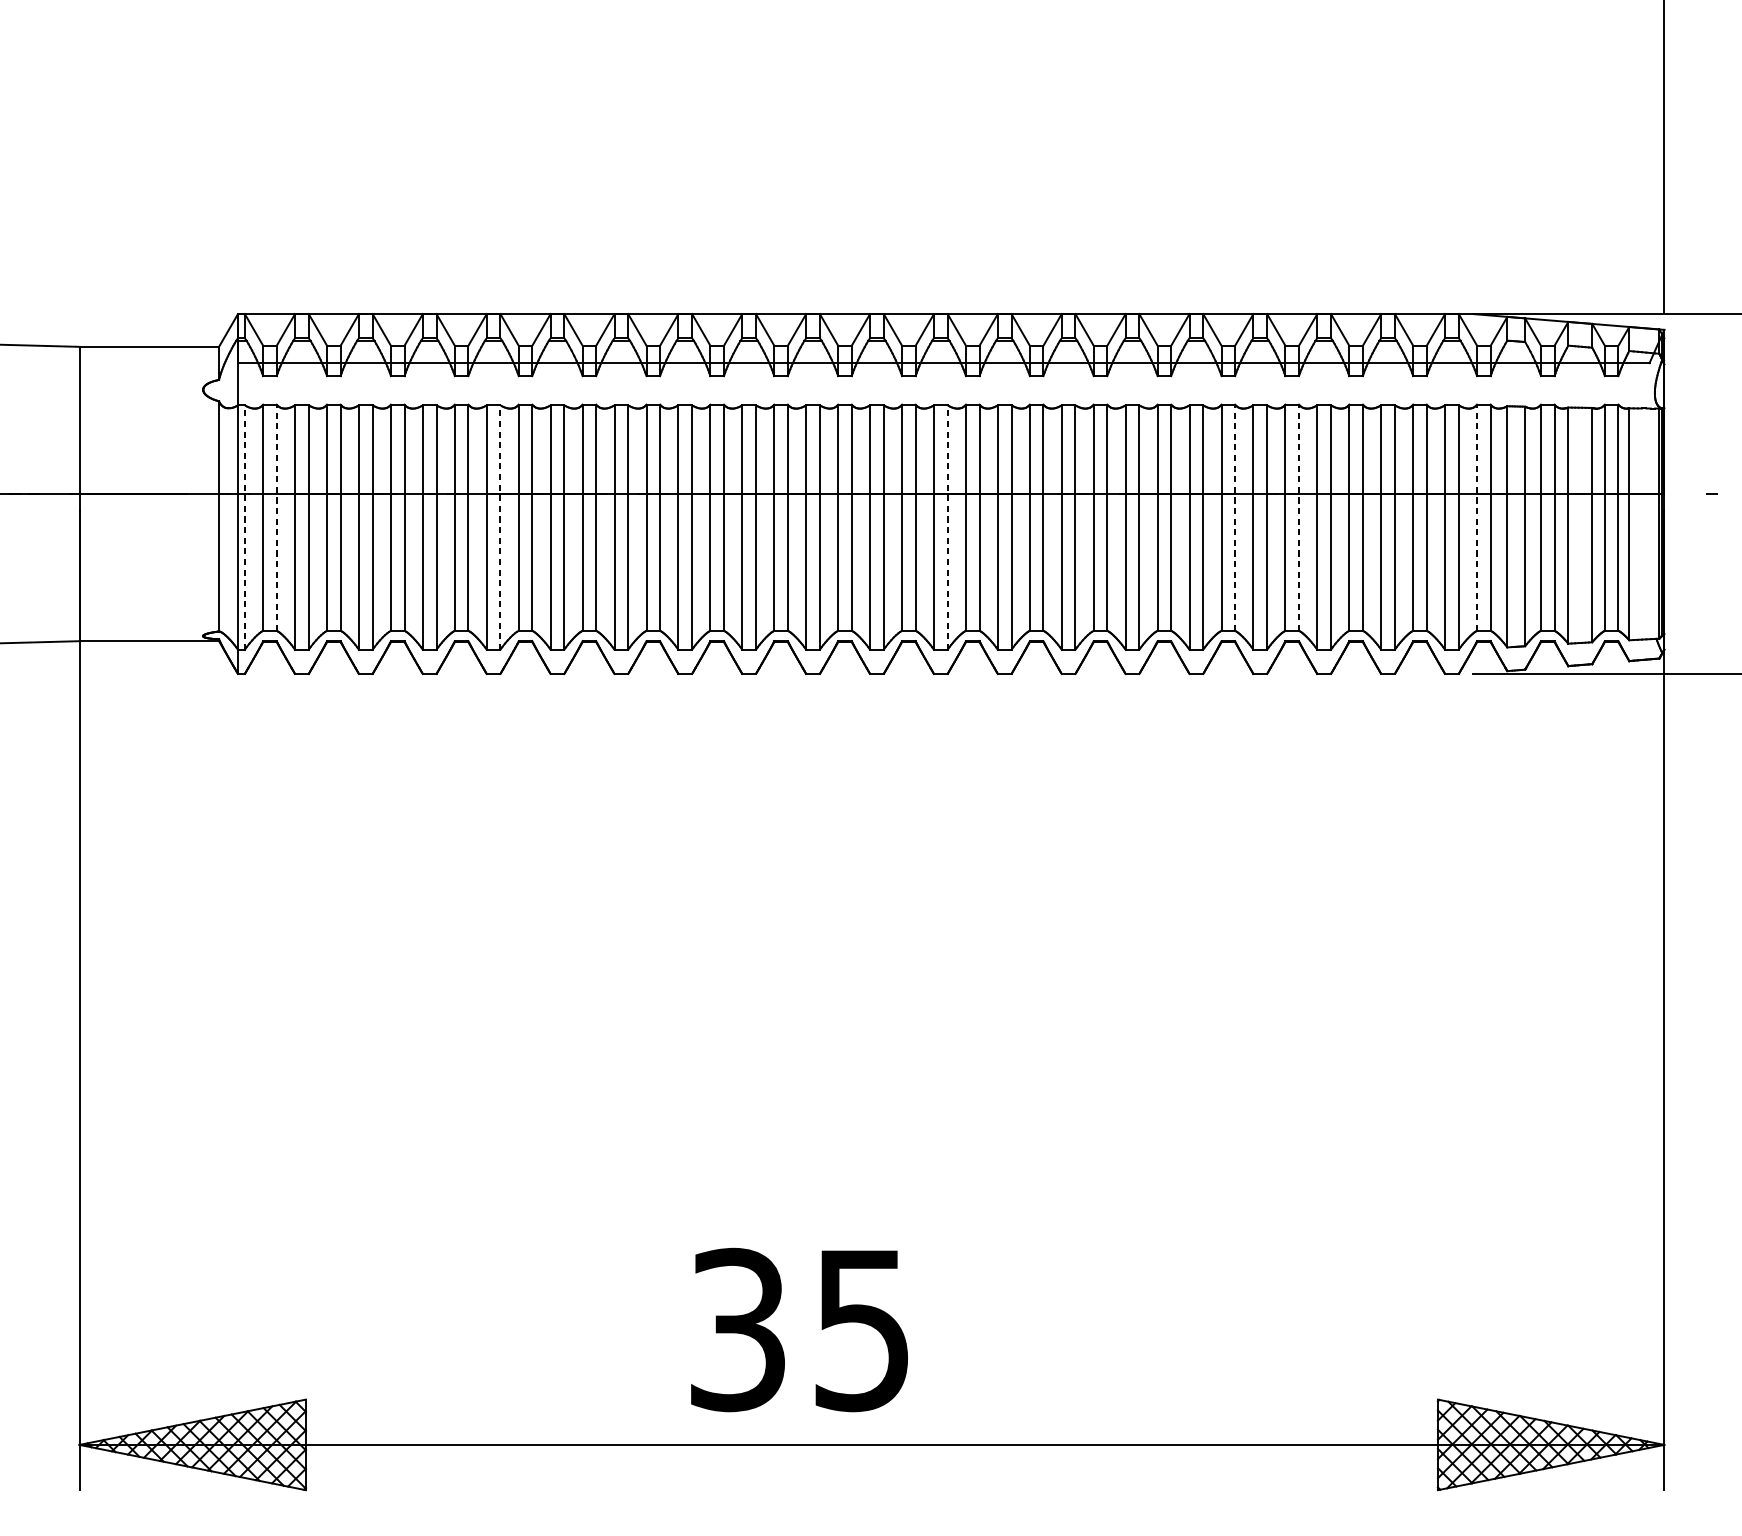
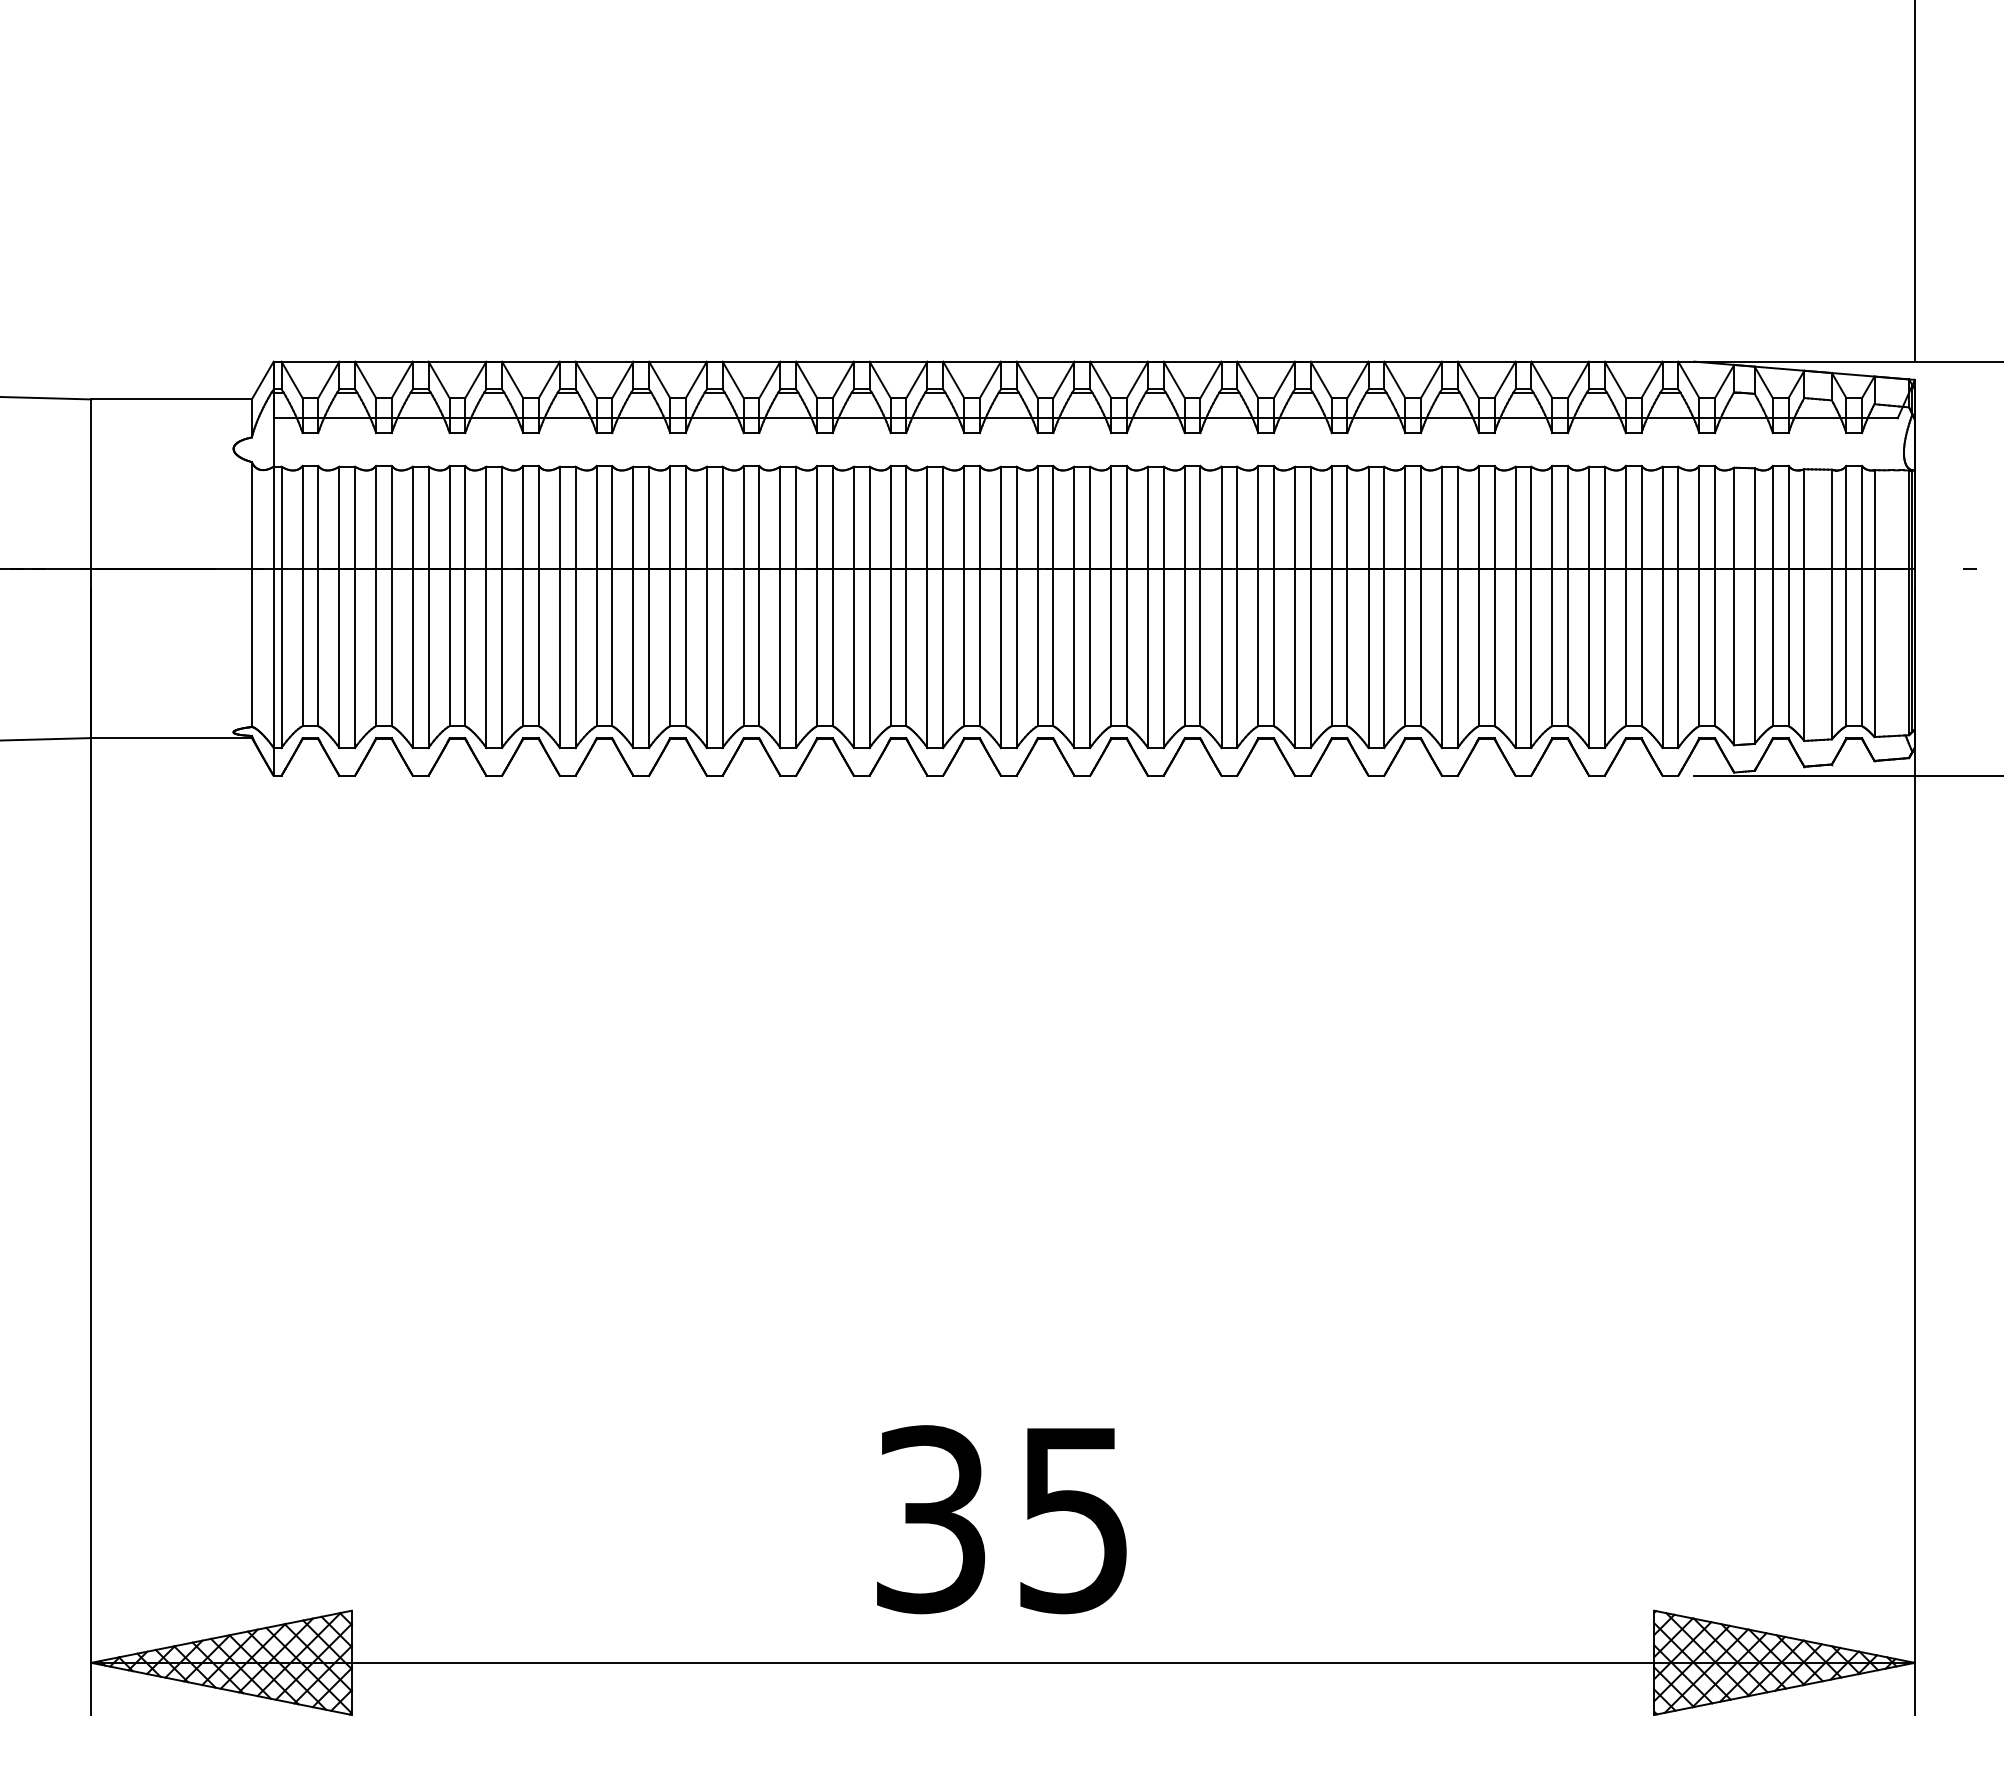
line: (276, 517) -> (318, 595), dashed -> solid
line: (1234, 517) -> (1420, 595), dashed -> solid
line: (1299, 517) -> (1494, 595), dashed -> solid
line: (1477, 517) -> (1699, 595), dashed -> solid
line: (244, 527) -> (281, 607), dashed -> solid
line: (500, 527) -> (575, 607), dashed -> solid
line: (947, 527) -> (1090, 607), dashed -> solid
text: (799, 1329) -> (1001, 1519), moved

